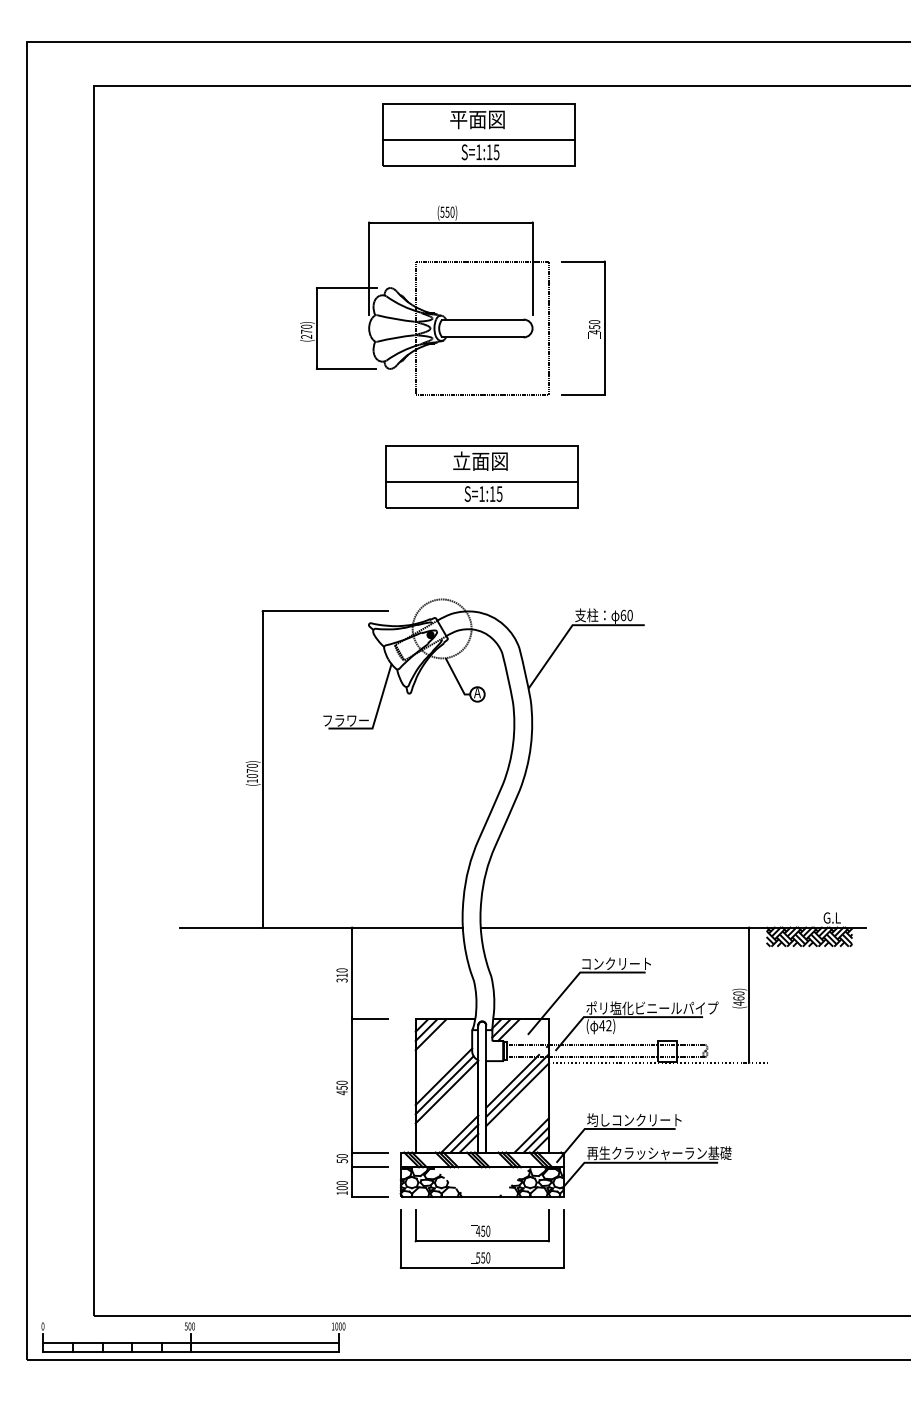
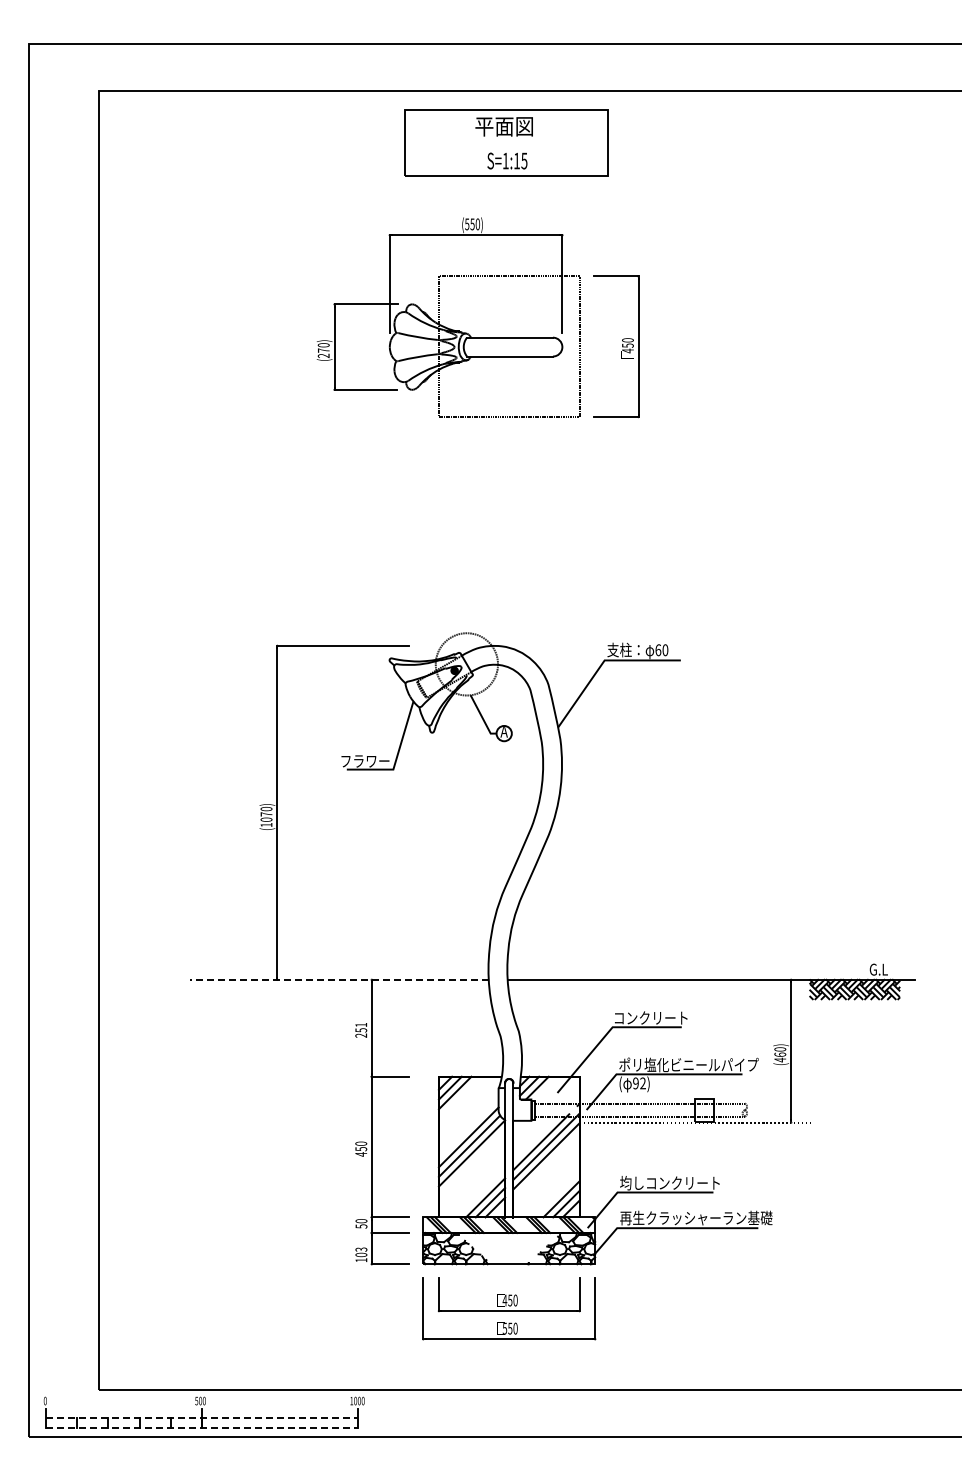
line: (478, 139) -> (505, 147), removed
part: (482, 476) -> (509, 503), removed
line: (320, 927) -> (338, 979), solid -> dashed
text: (342, 974) -> (361, 1029), 310 -> 251
text: (601, 1025) -> (635, 1083), 42) -> 92)
text: (342, 1182) -> (361, 1249), 100 -> 103
line: (191, 1342) -> (202, 1418), solid -> dashed
line: (191, 1351) -> (202, 1427), solid -> dashed

